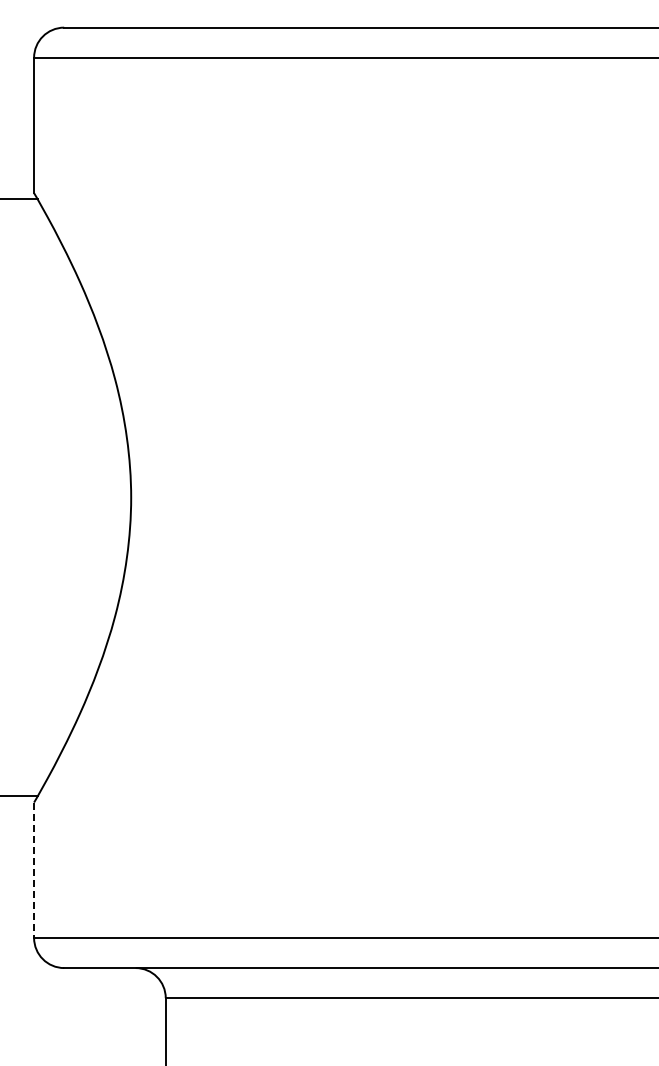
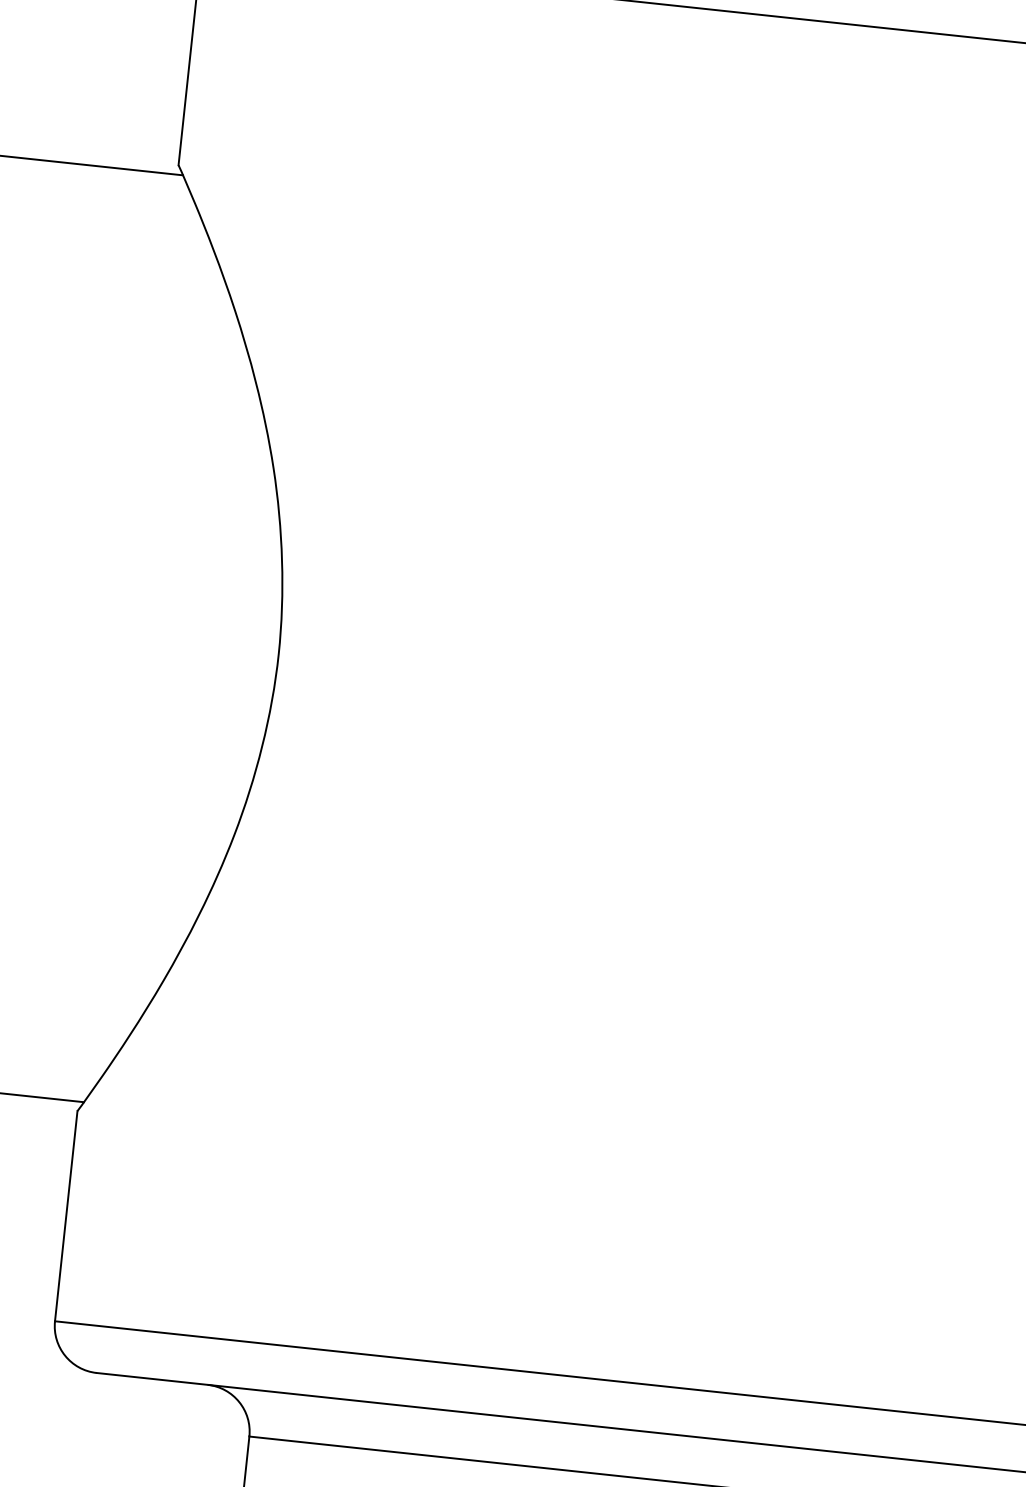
line: (34, 870) -> (66, 1216), dashed -> solid

